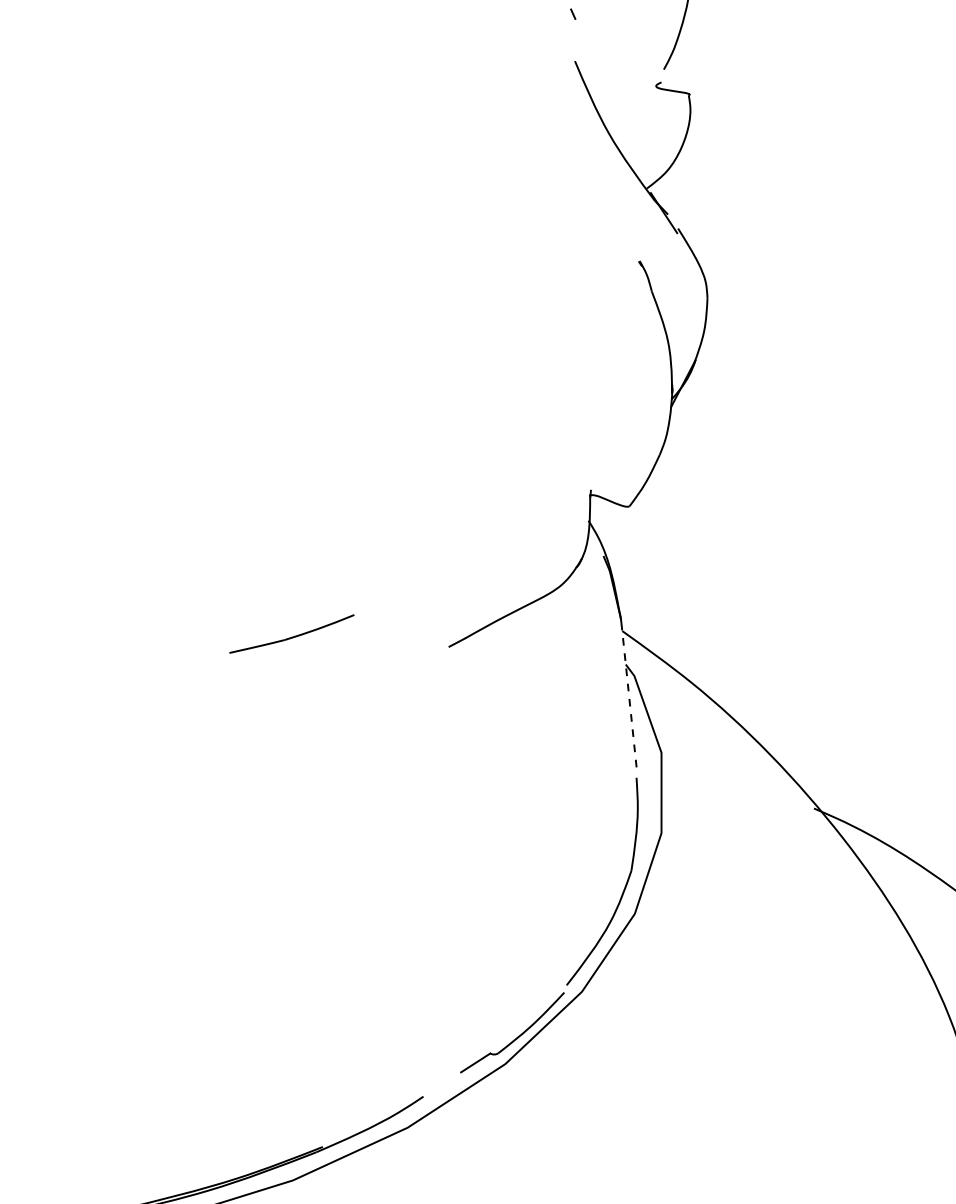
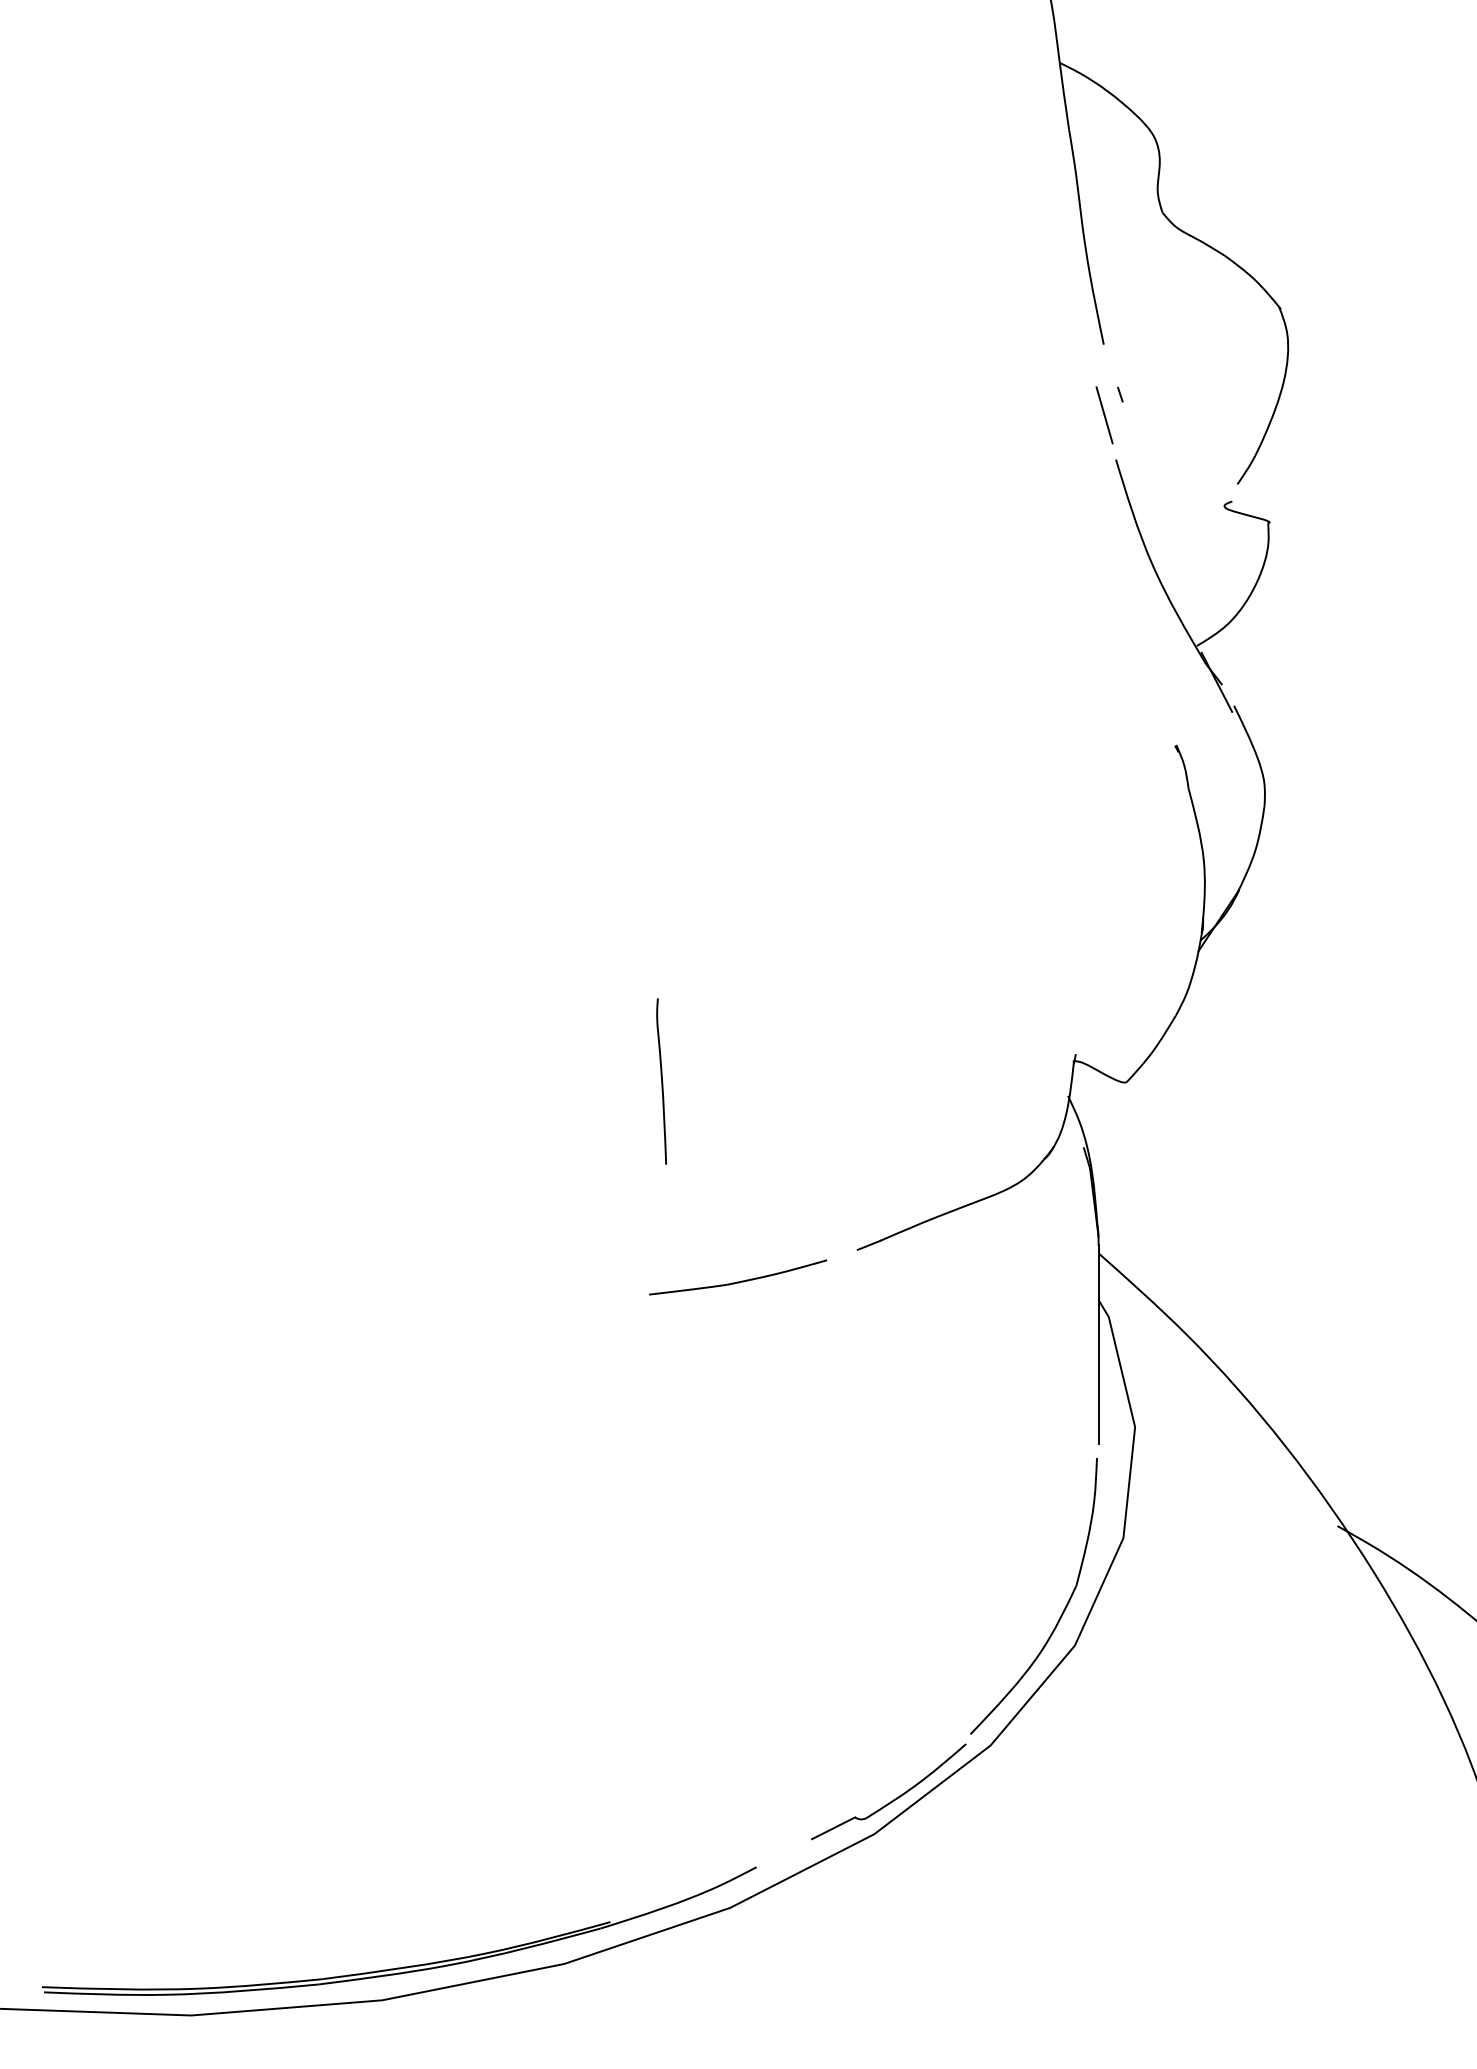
line: (563, 30) -> (1104, 415), added
curve: (296, 540) -> (661, 1081), added
part: (292, 634) -> (738, 1277), moved
line: (628, 695) -> (1098, 1343), dashed -> solid

